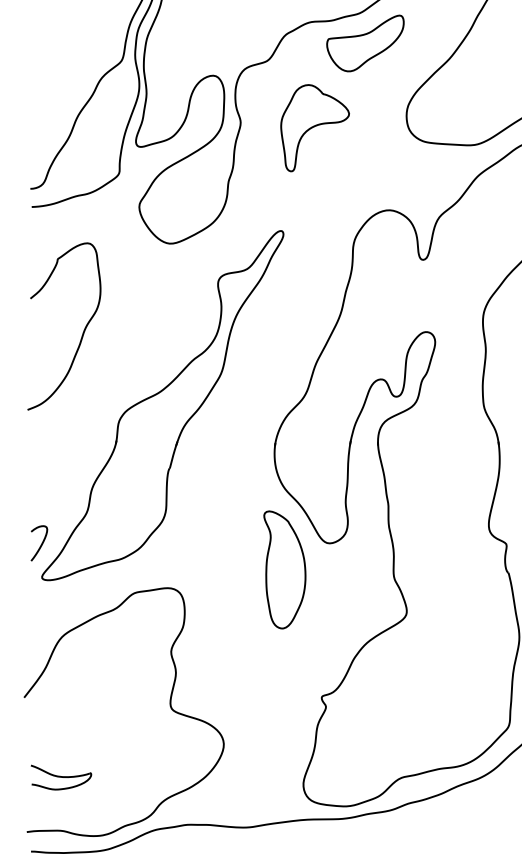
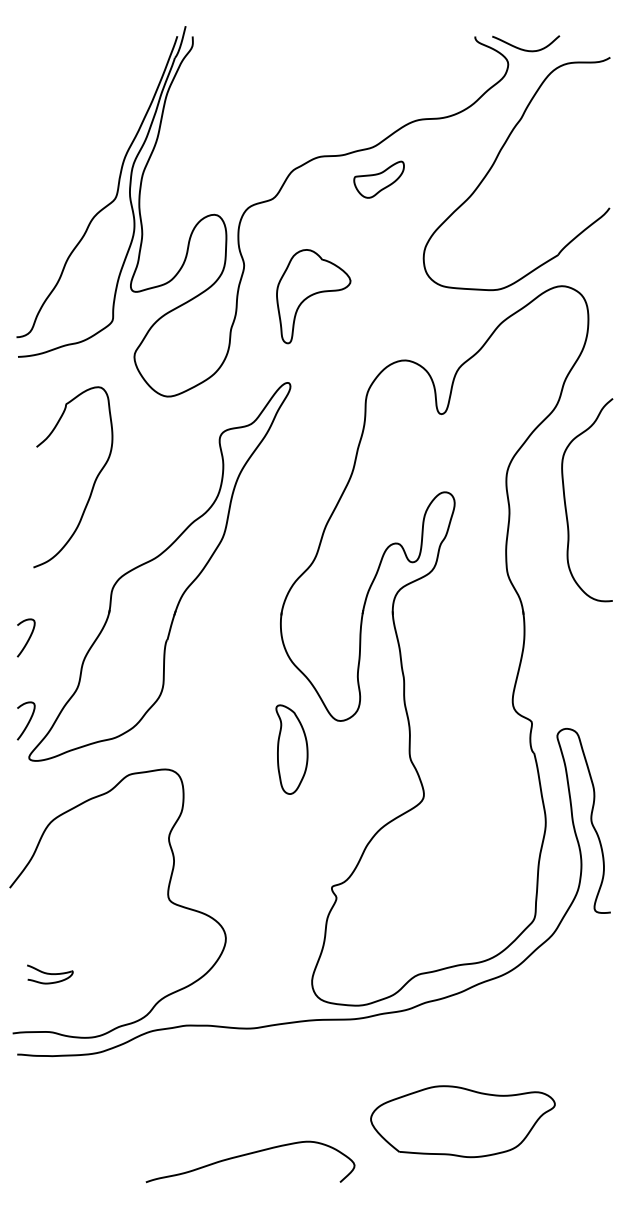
part: (364, 43) -> (378, 179), size x0.6
part: (314, 128) -> (313, 296), moved
part: (83, 331) -> (93, 482), moved
curve: (40, 468) -> (27, 639), added
part: (284, 569) -> (291, 749), size x0.7
part: (61, 777) -> (50, 974), size x0.7

